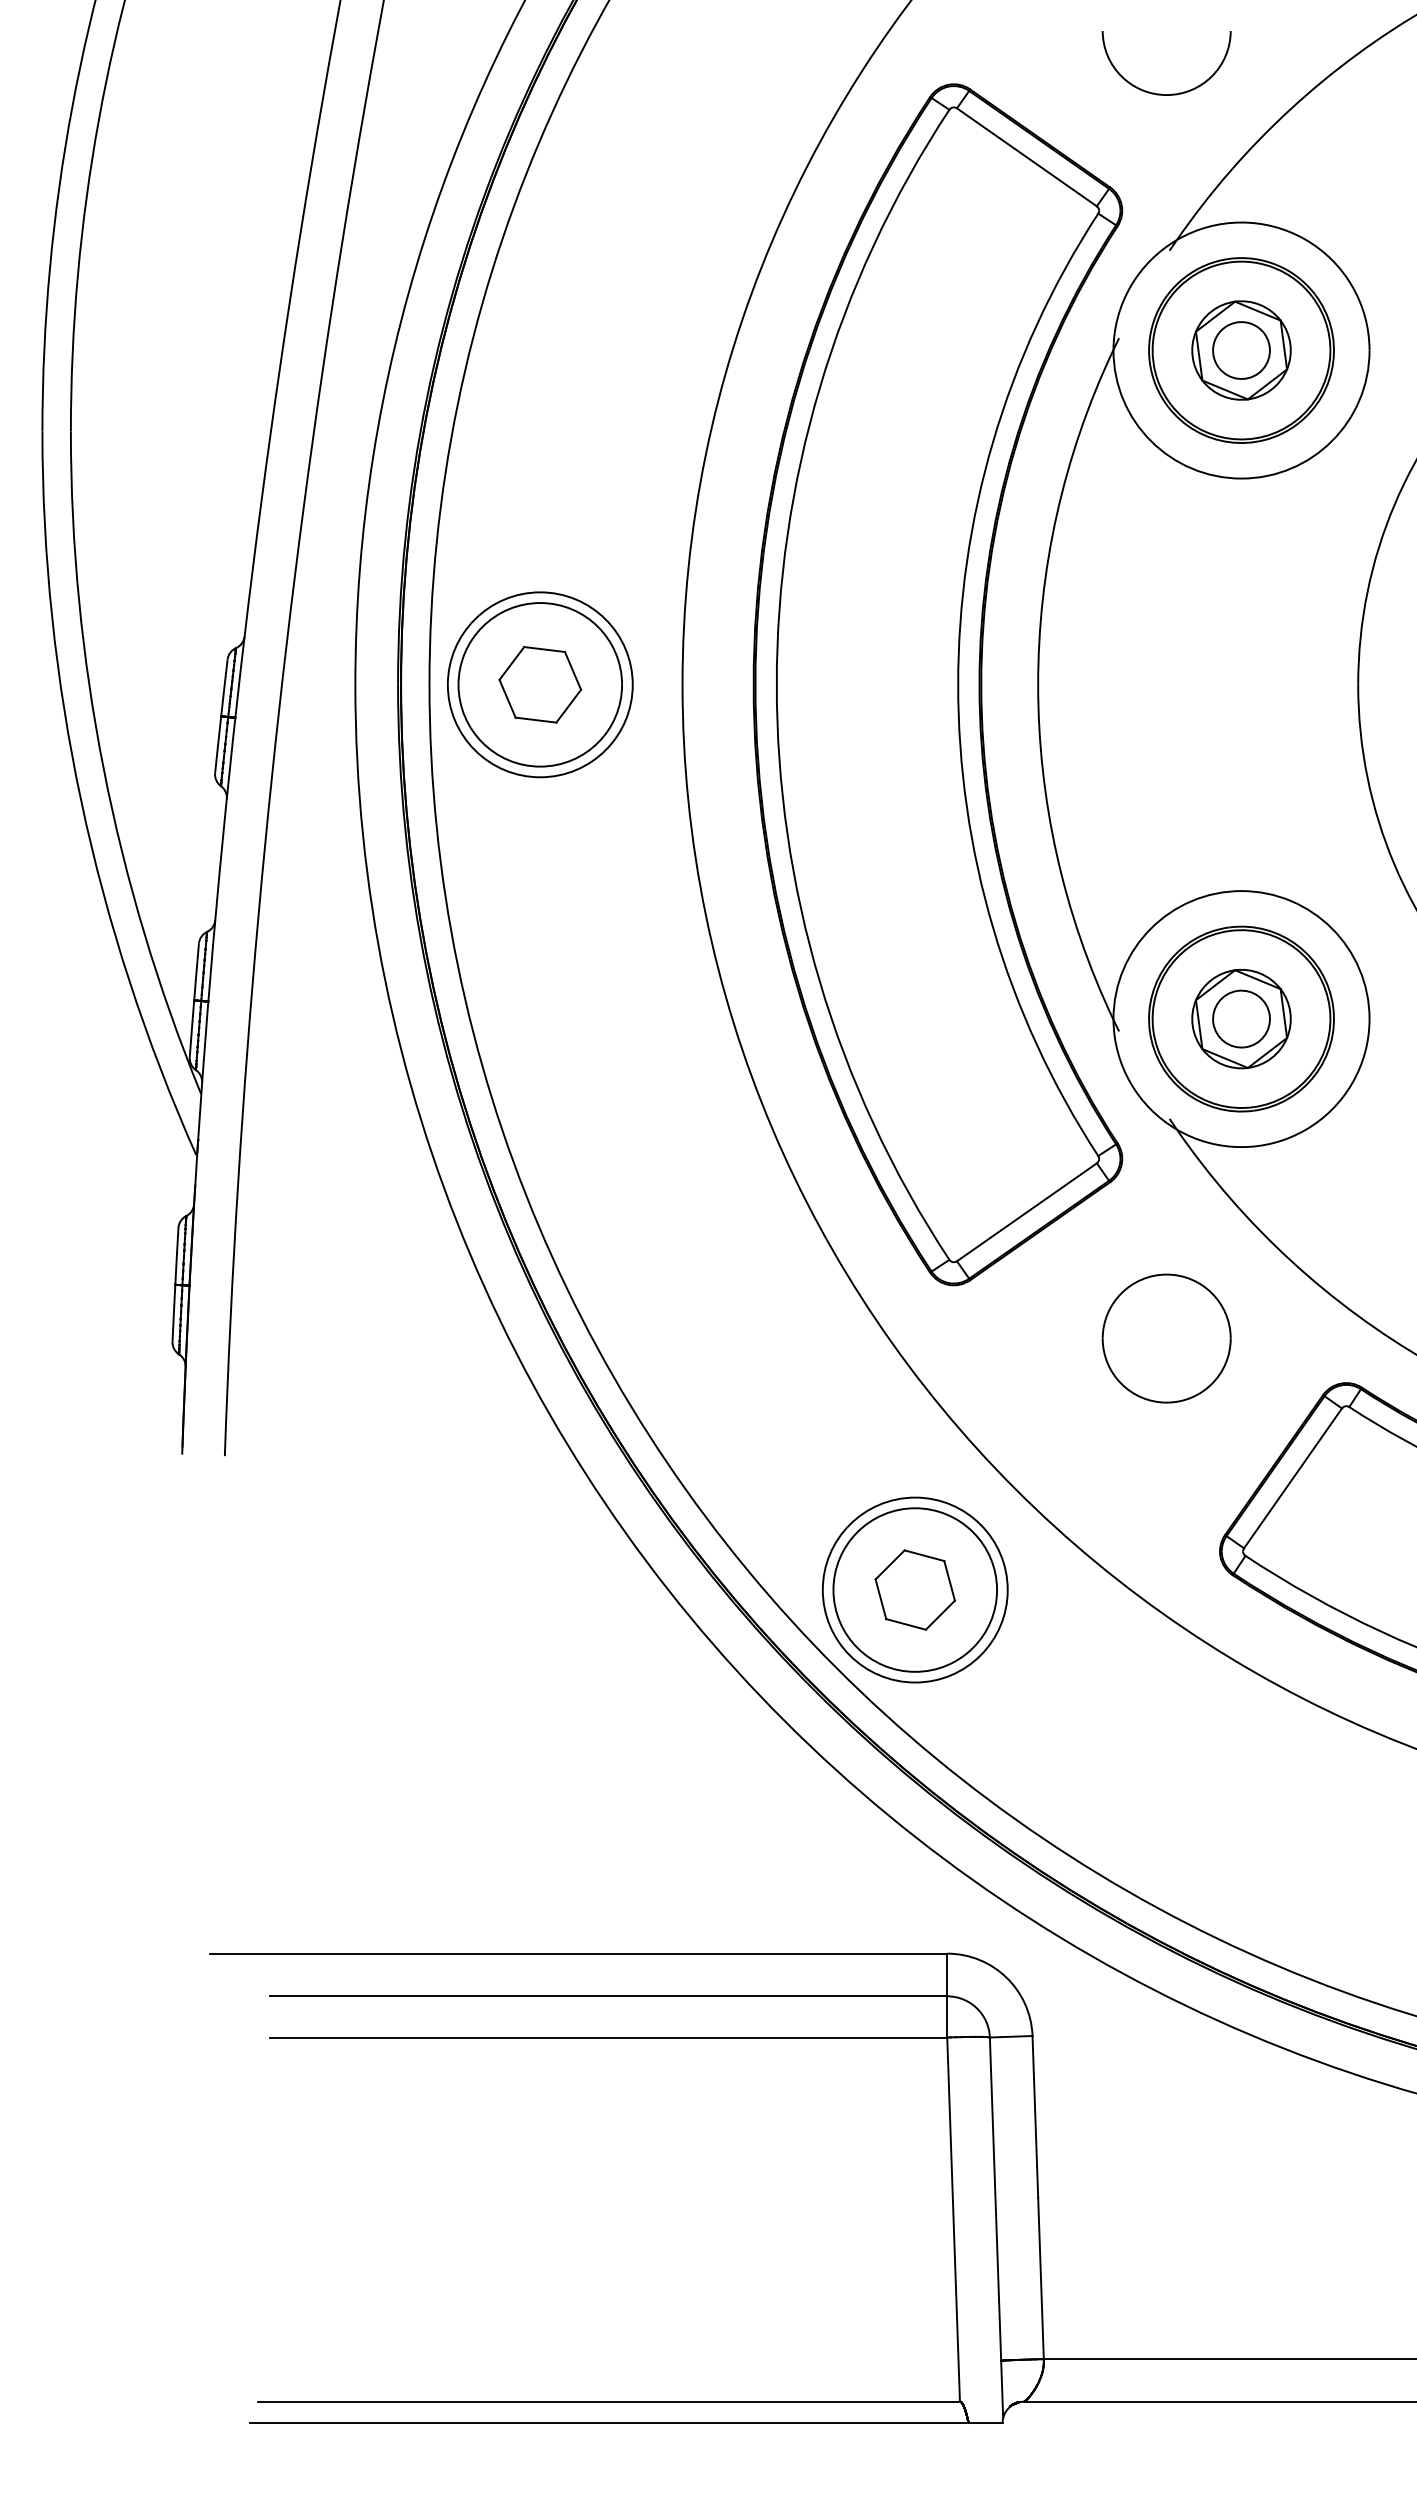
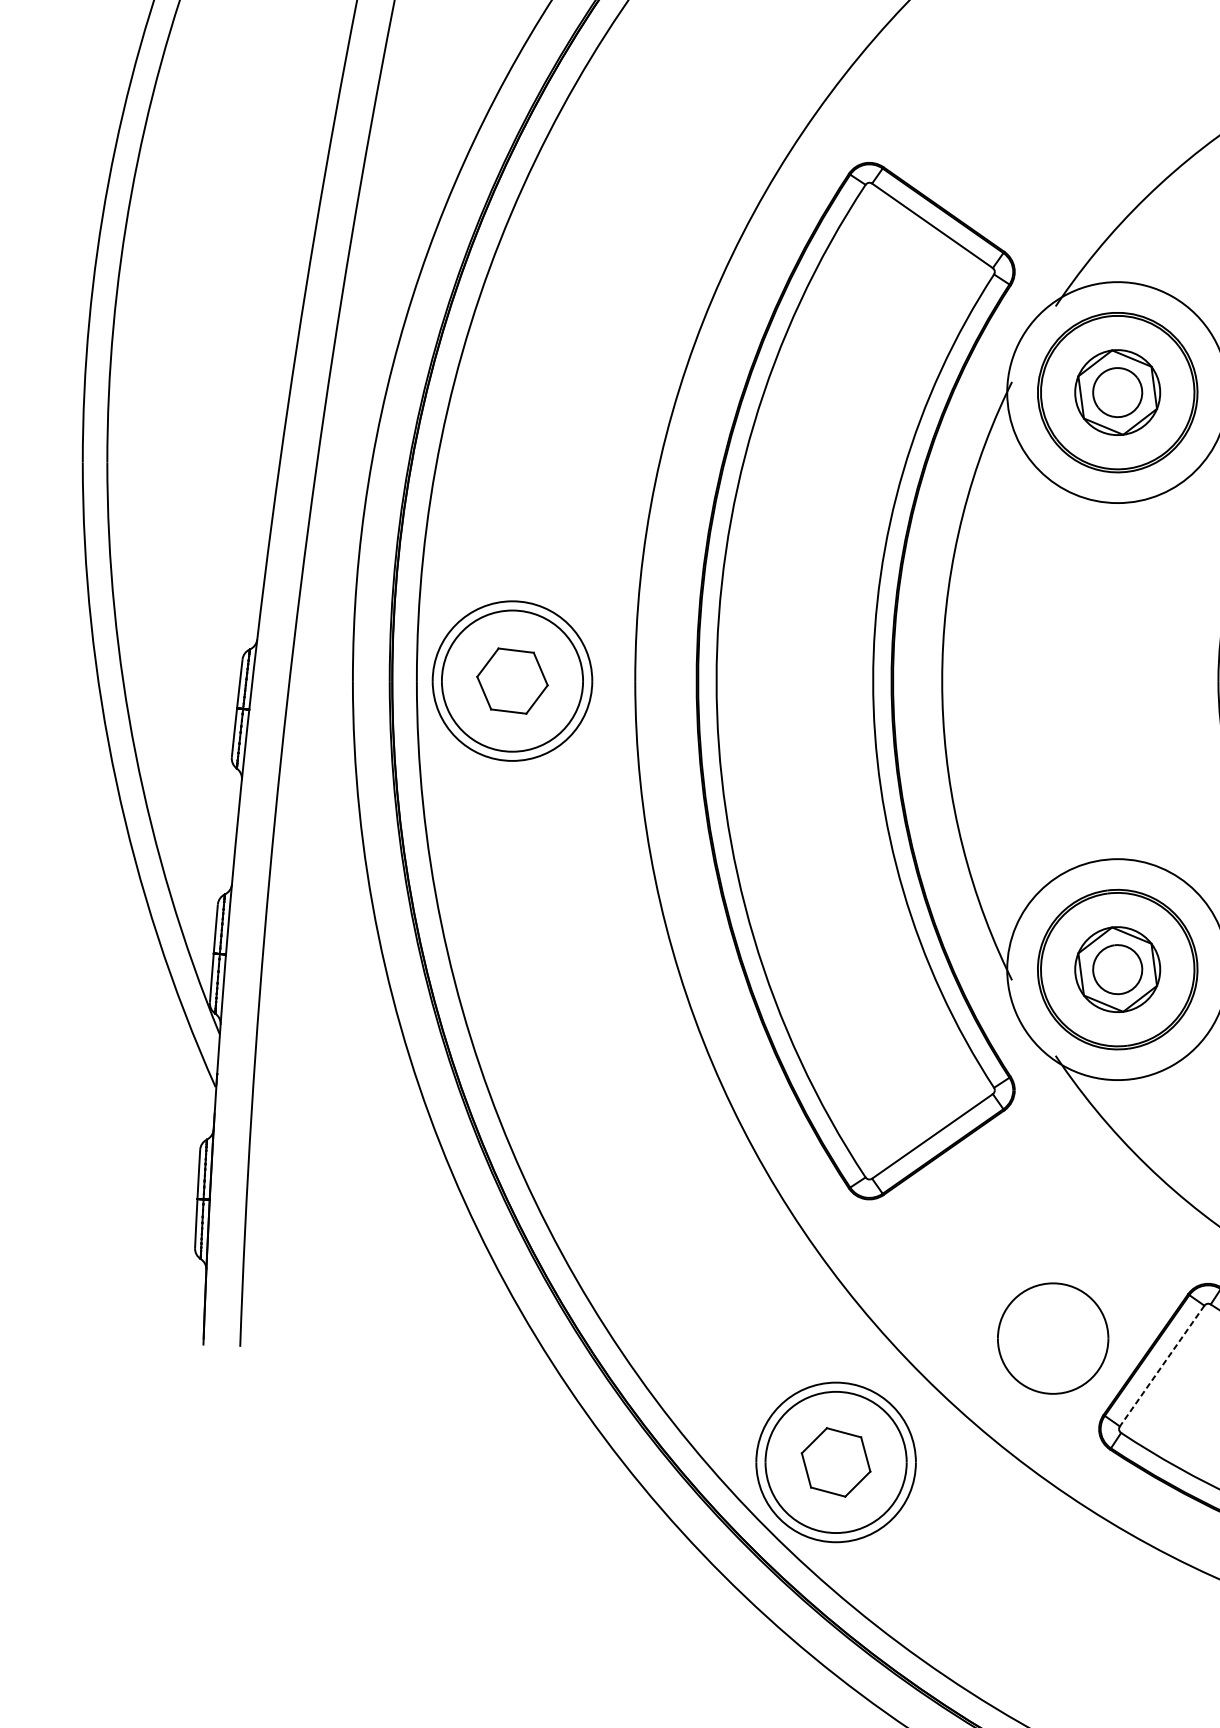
arc: (1161, 93) -> (1048, 170), removed
part: (1166, 1338) -> (1052, 1338), moved
line: (1292, 1478) -> (1161, 1366), solid -> dashed

